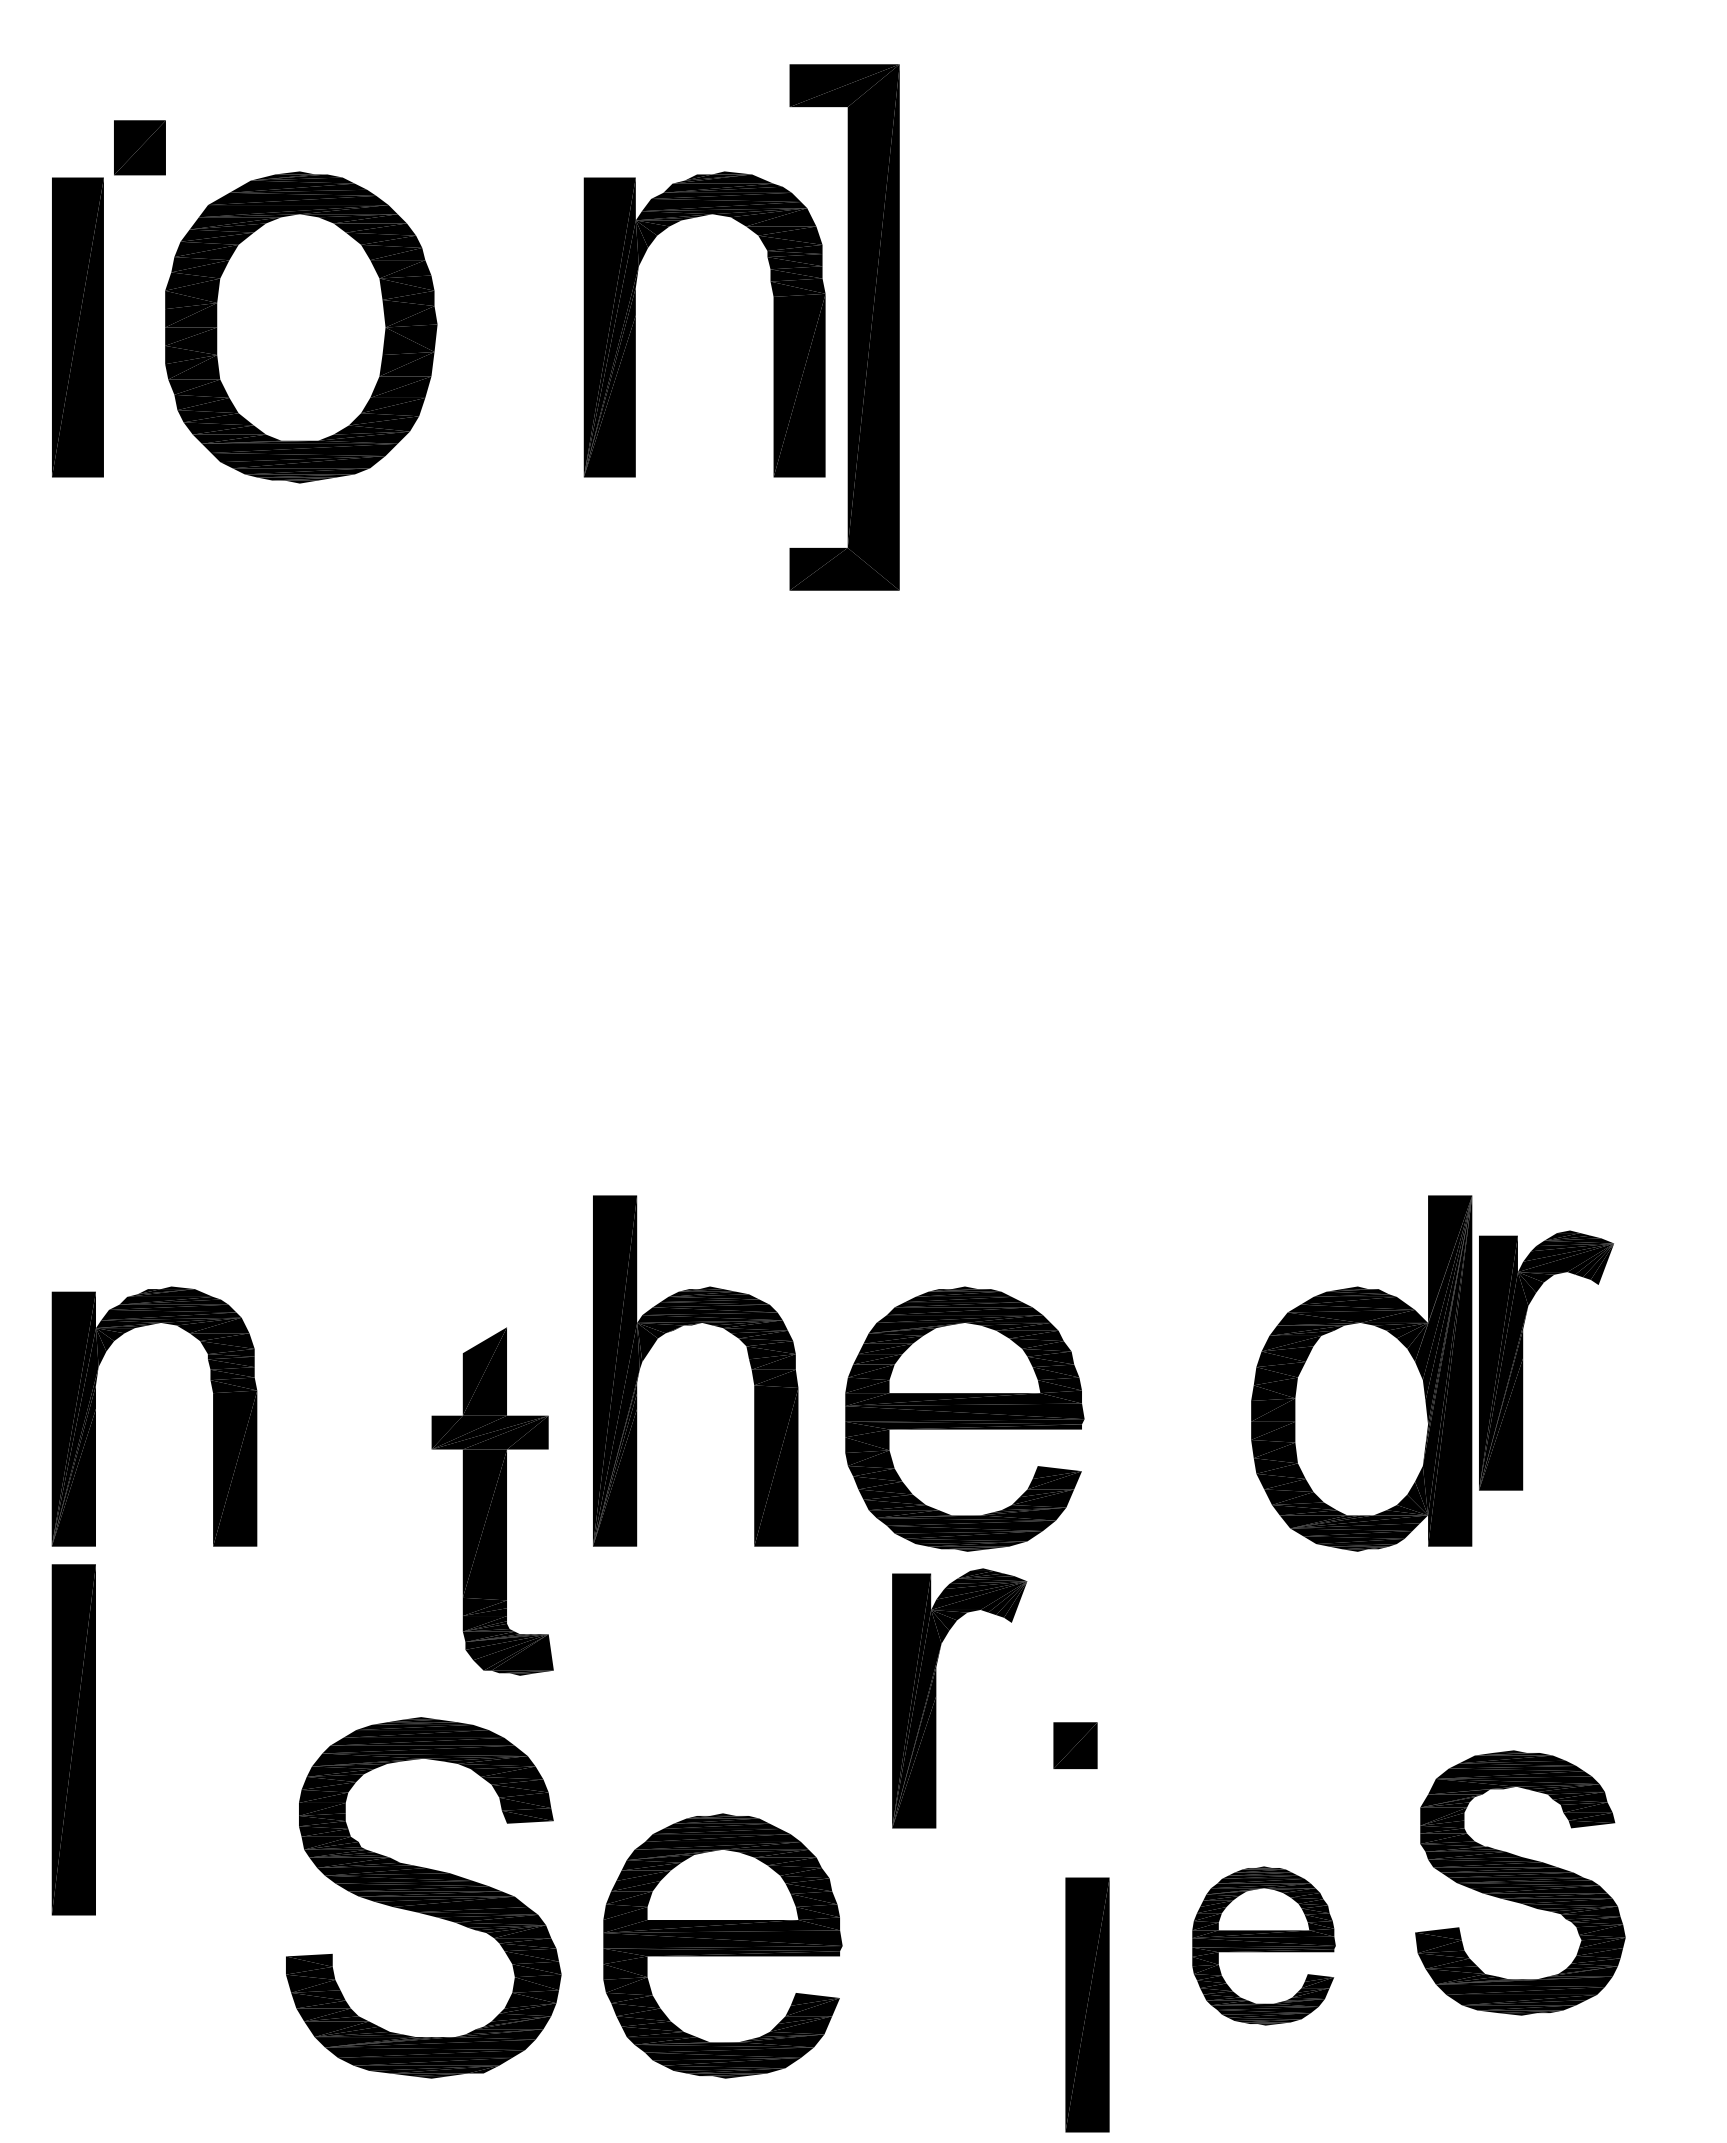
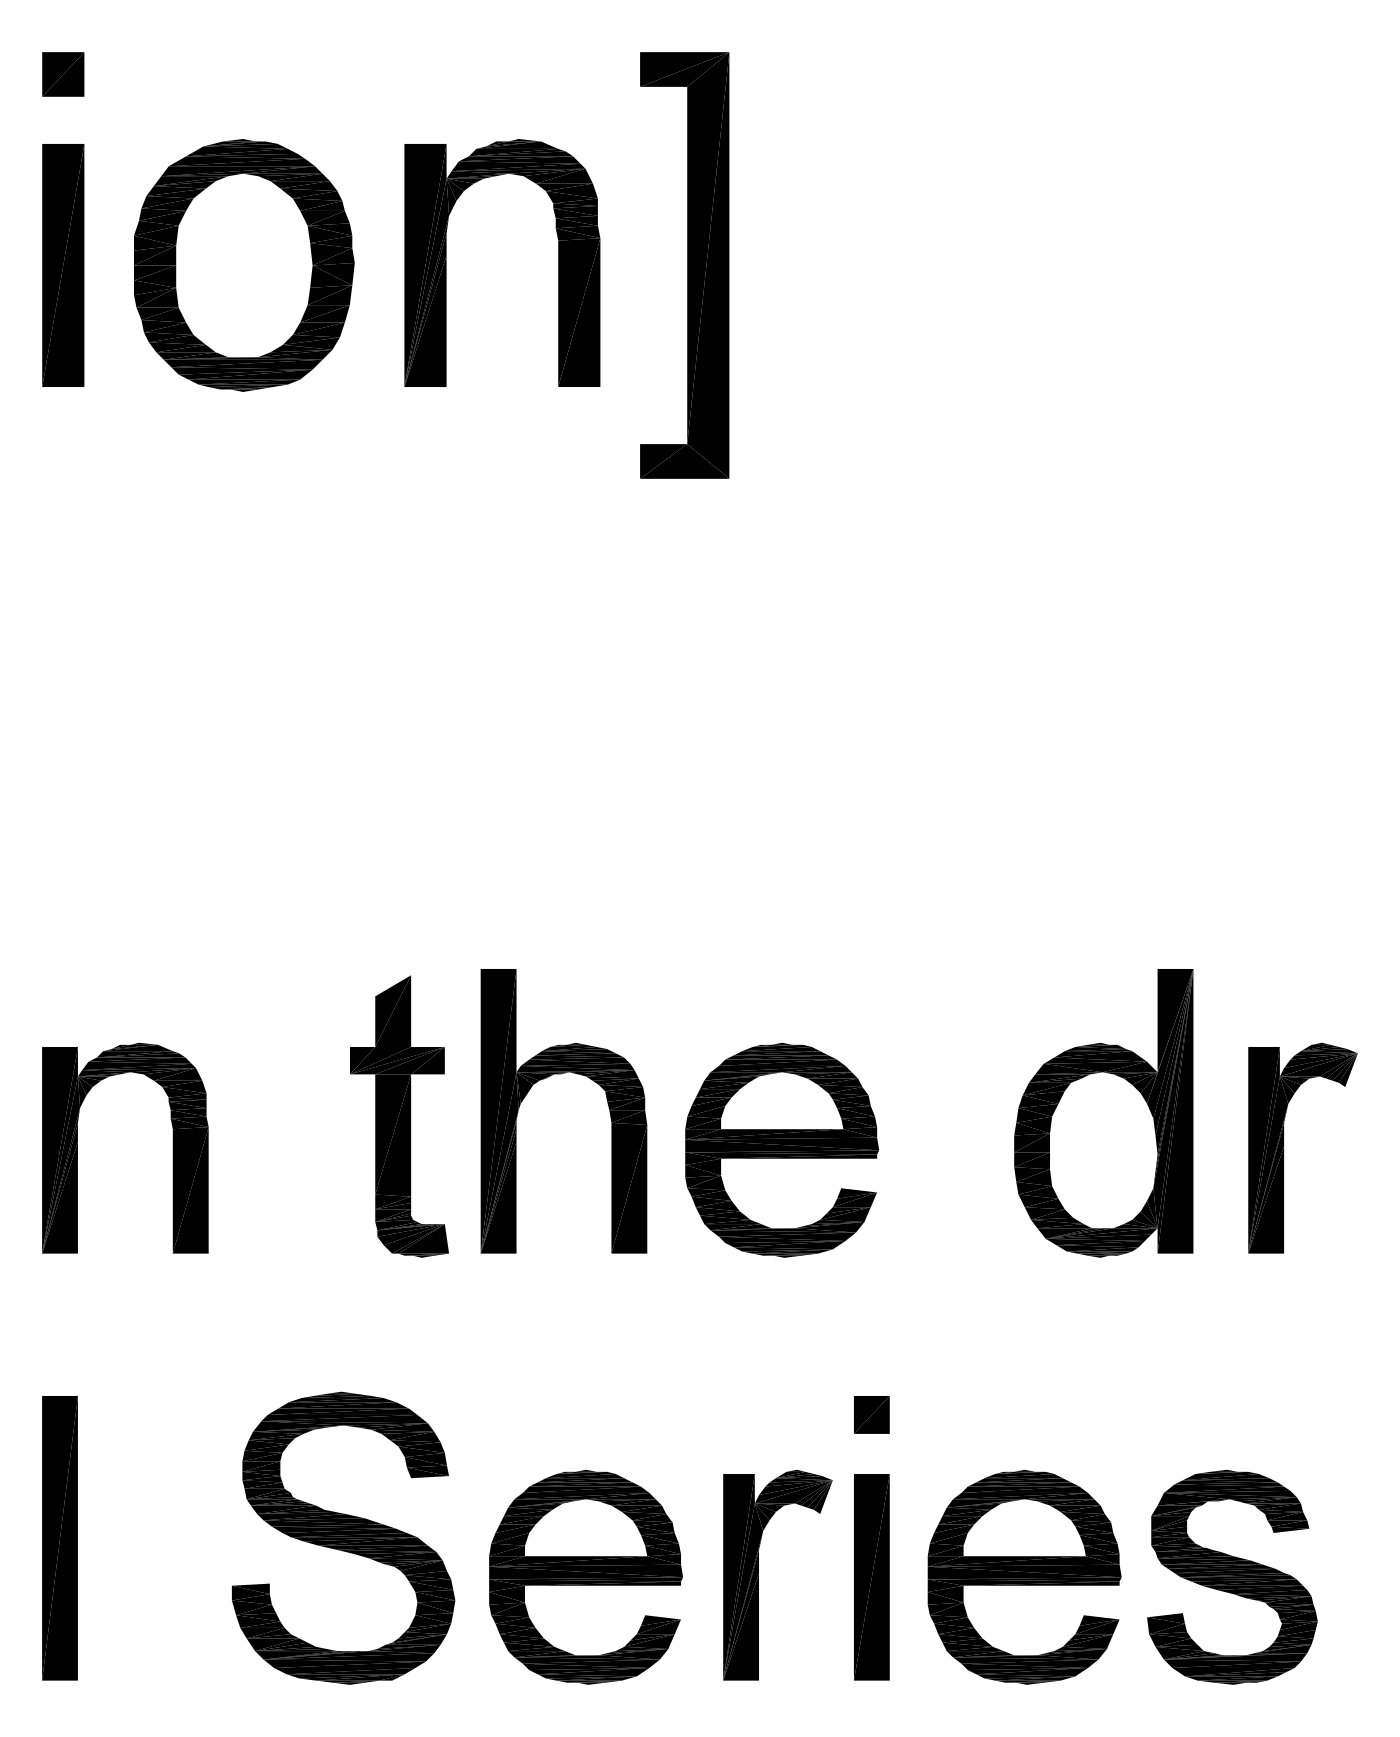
part: (139, 147) -> (62, 74), moved
part: (635, 324) -> (446, 263), moved
part: (1523, 1360) -> (1284, 1148), moved
part: (492, 1501) -> (399, 1116), moved
part: (936, 1698) -> (759, 1575), moved
part: (73, 1739) -> (59, 1537), moved
part: (1520, 1882) -> (1232, 1576), moved
part: (1263, 1945) -> (1024, 1576), size x1.67
part: (1087, 2004) -> (871, 1576), moved

